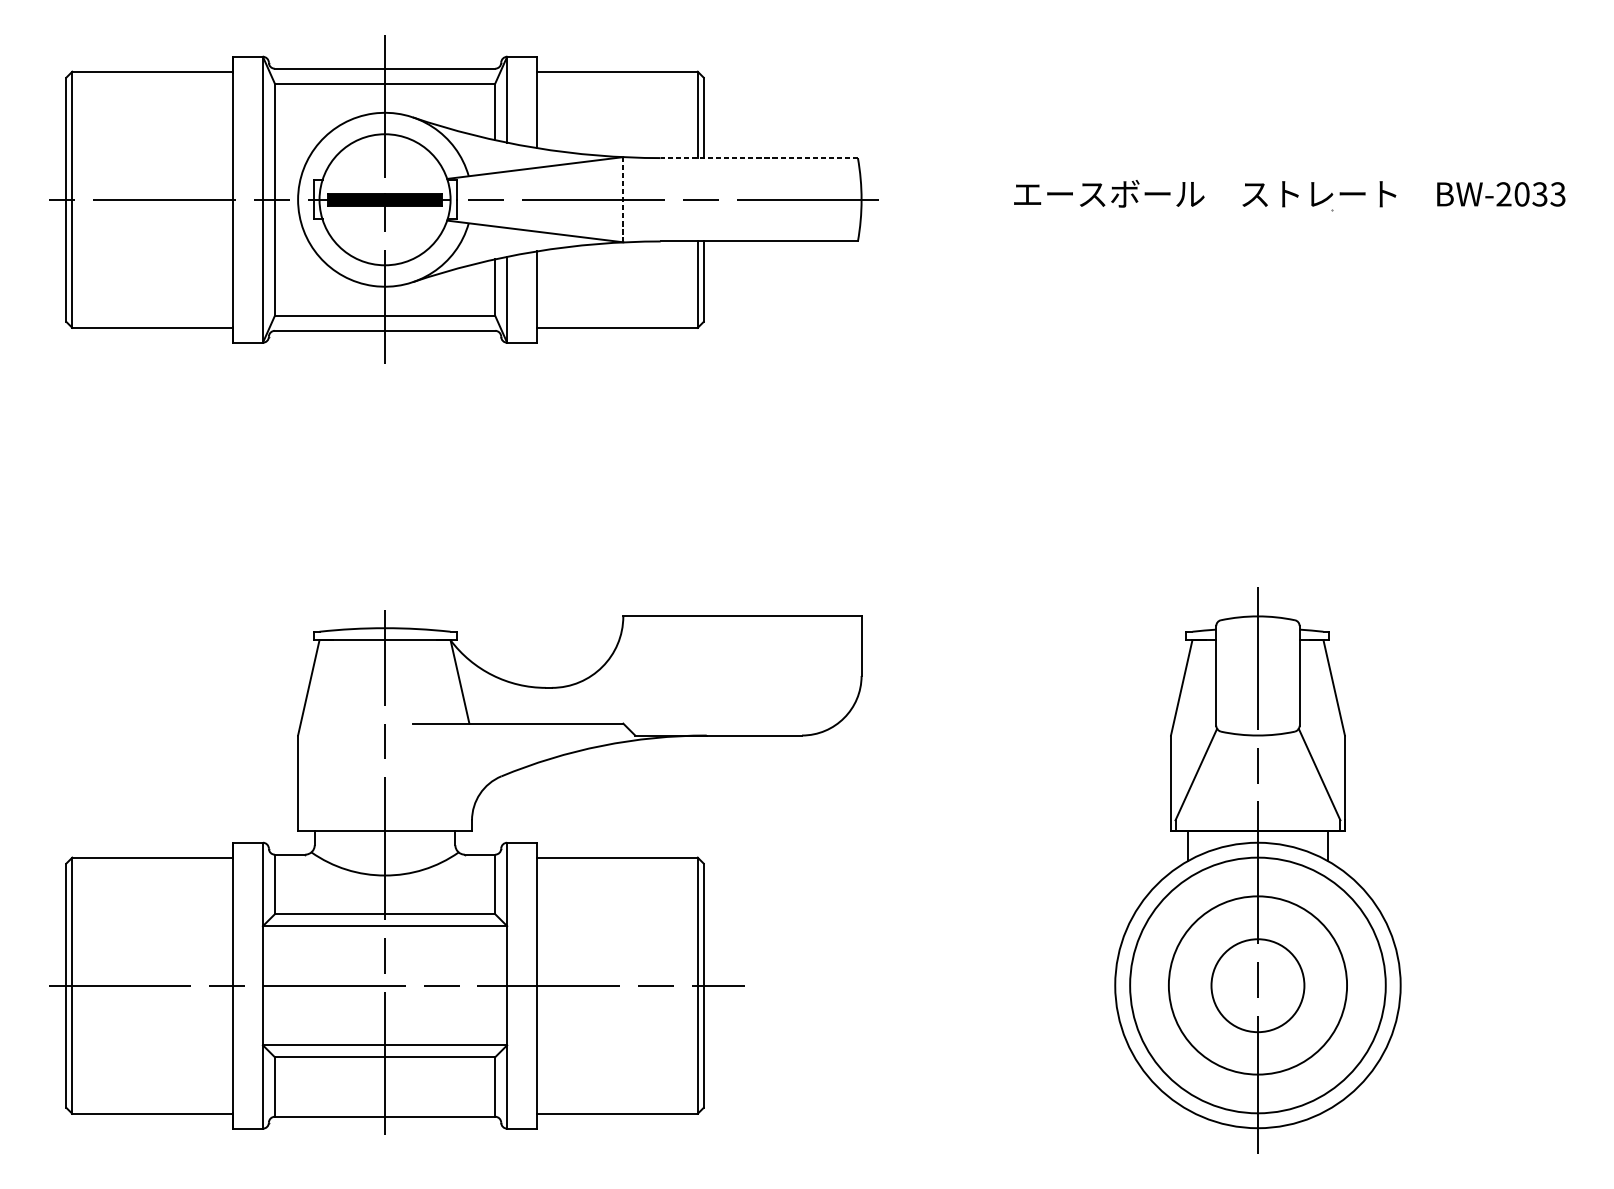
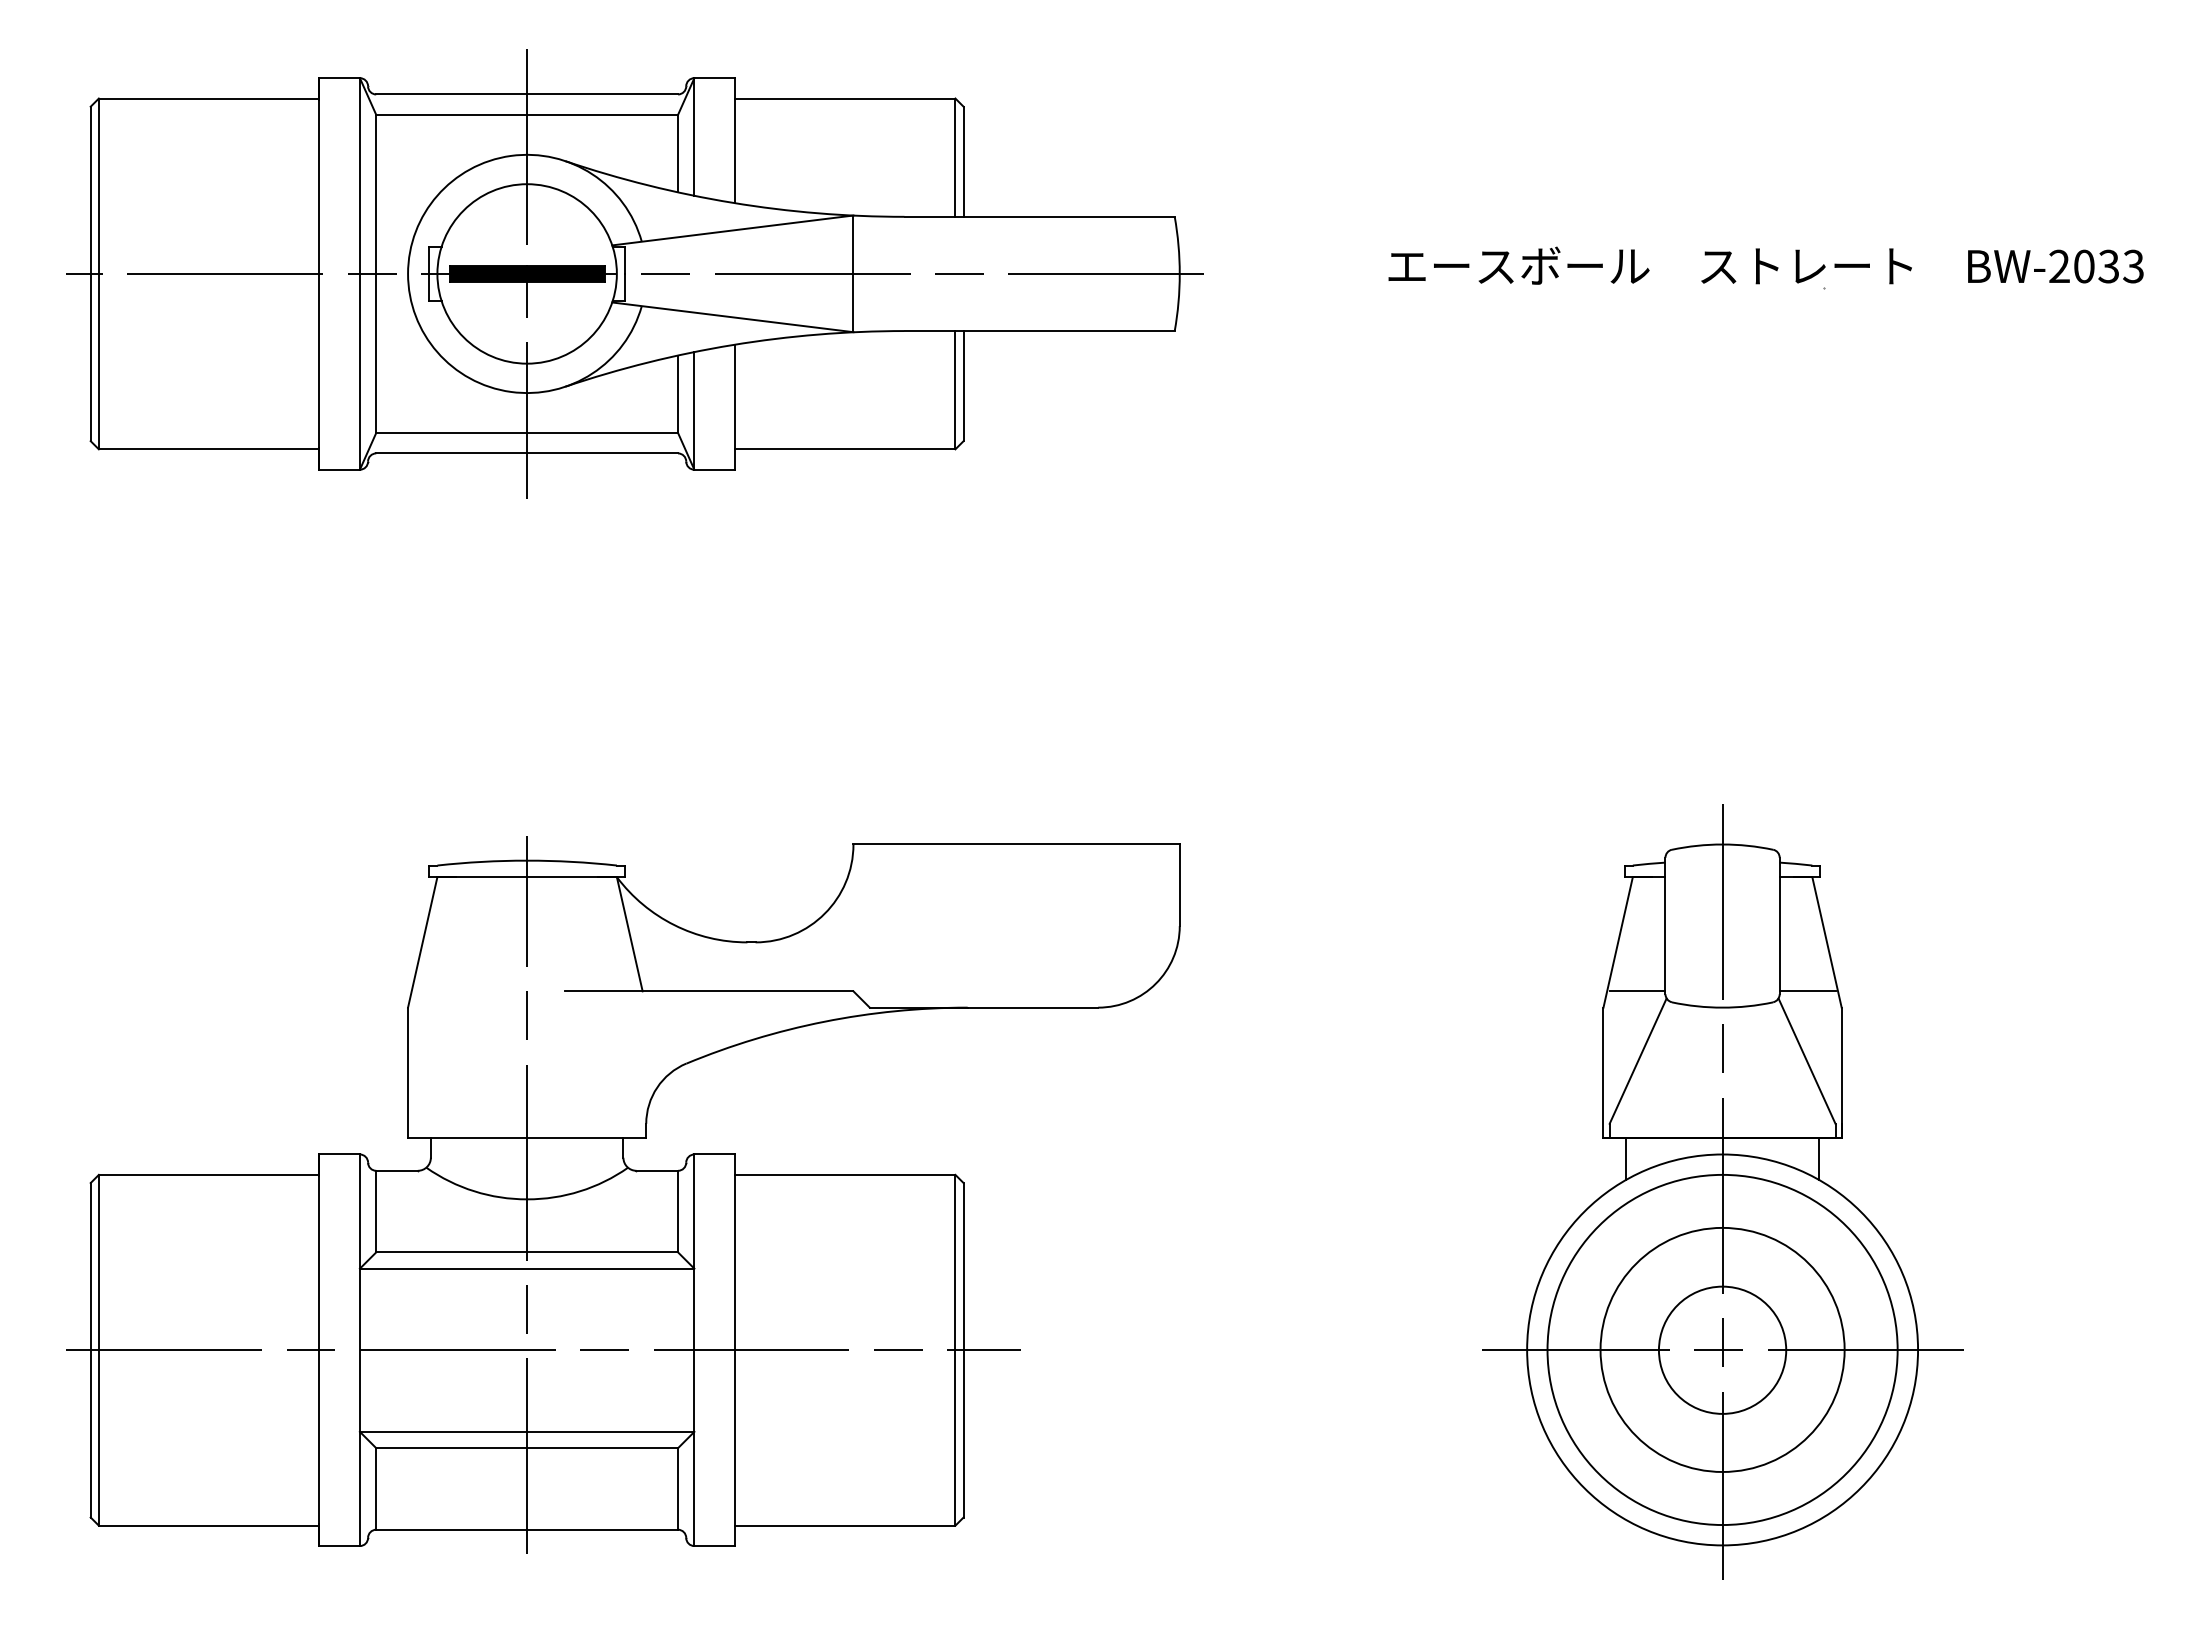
line: (759, 157) -> (1039, 216), dashed -> solid
line: (623, 200) -> (853, 274), dashed -> solid
line: (1195, 723) -> (1637, 991), added
line: (1319, 723) -> (1807, 991), added
line: (1257, 985) -> (1722, 1349), added

